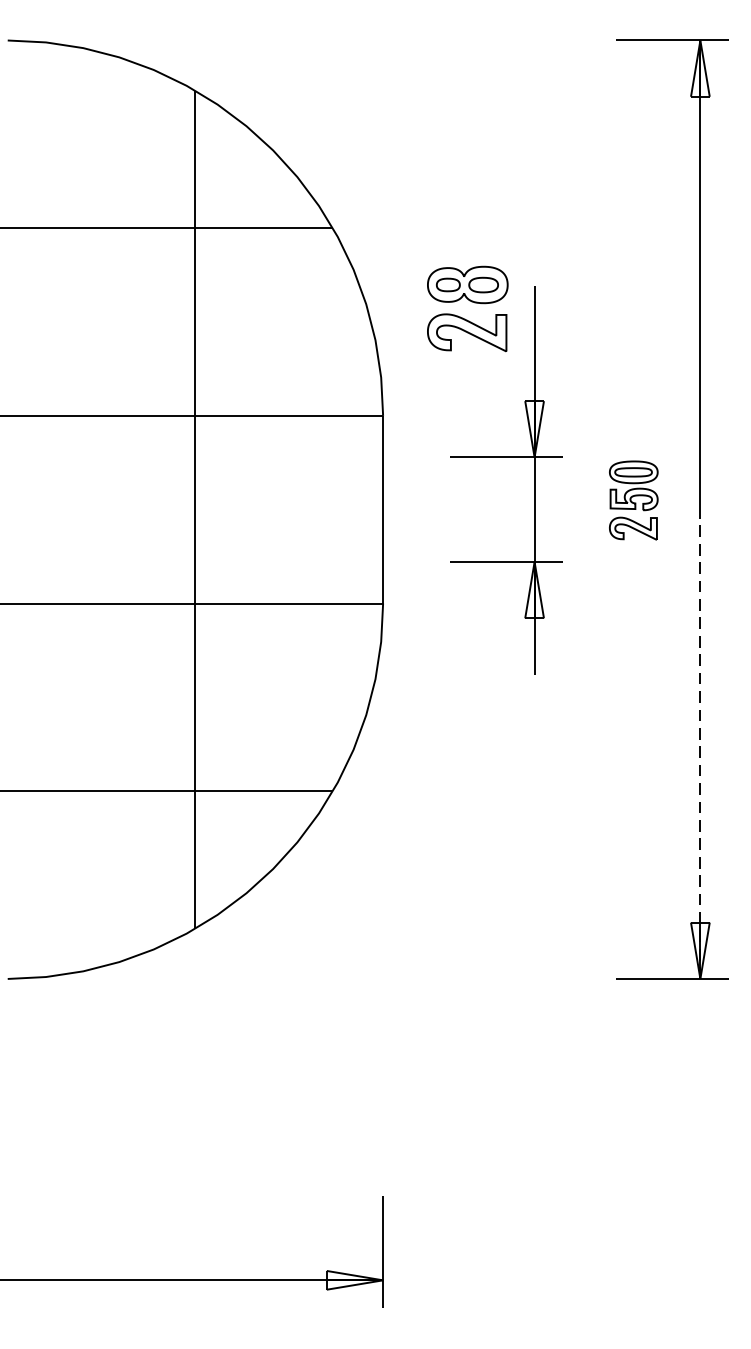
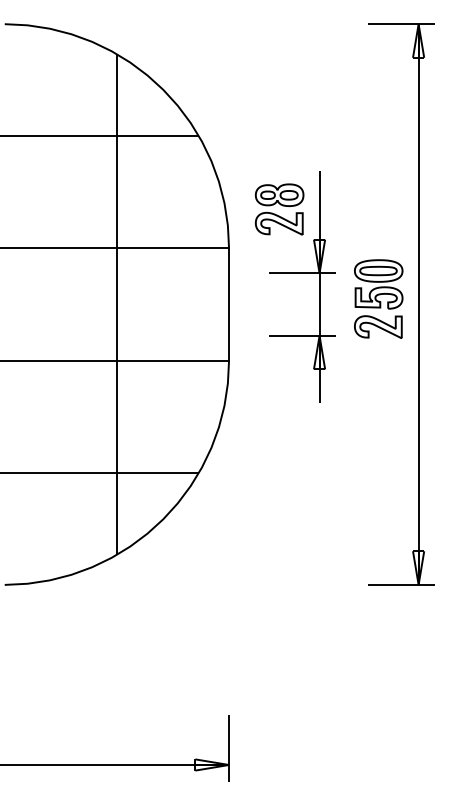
part: (467, 308) -> (279, 209), moved
part: (633, 499) -> (378, 298), size x1.67
line: (700, 743) -> (418, 444), dashed -> solid

